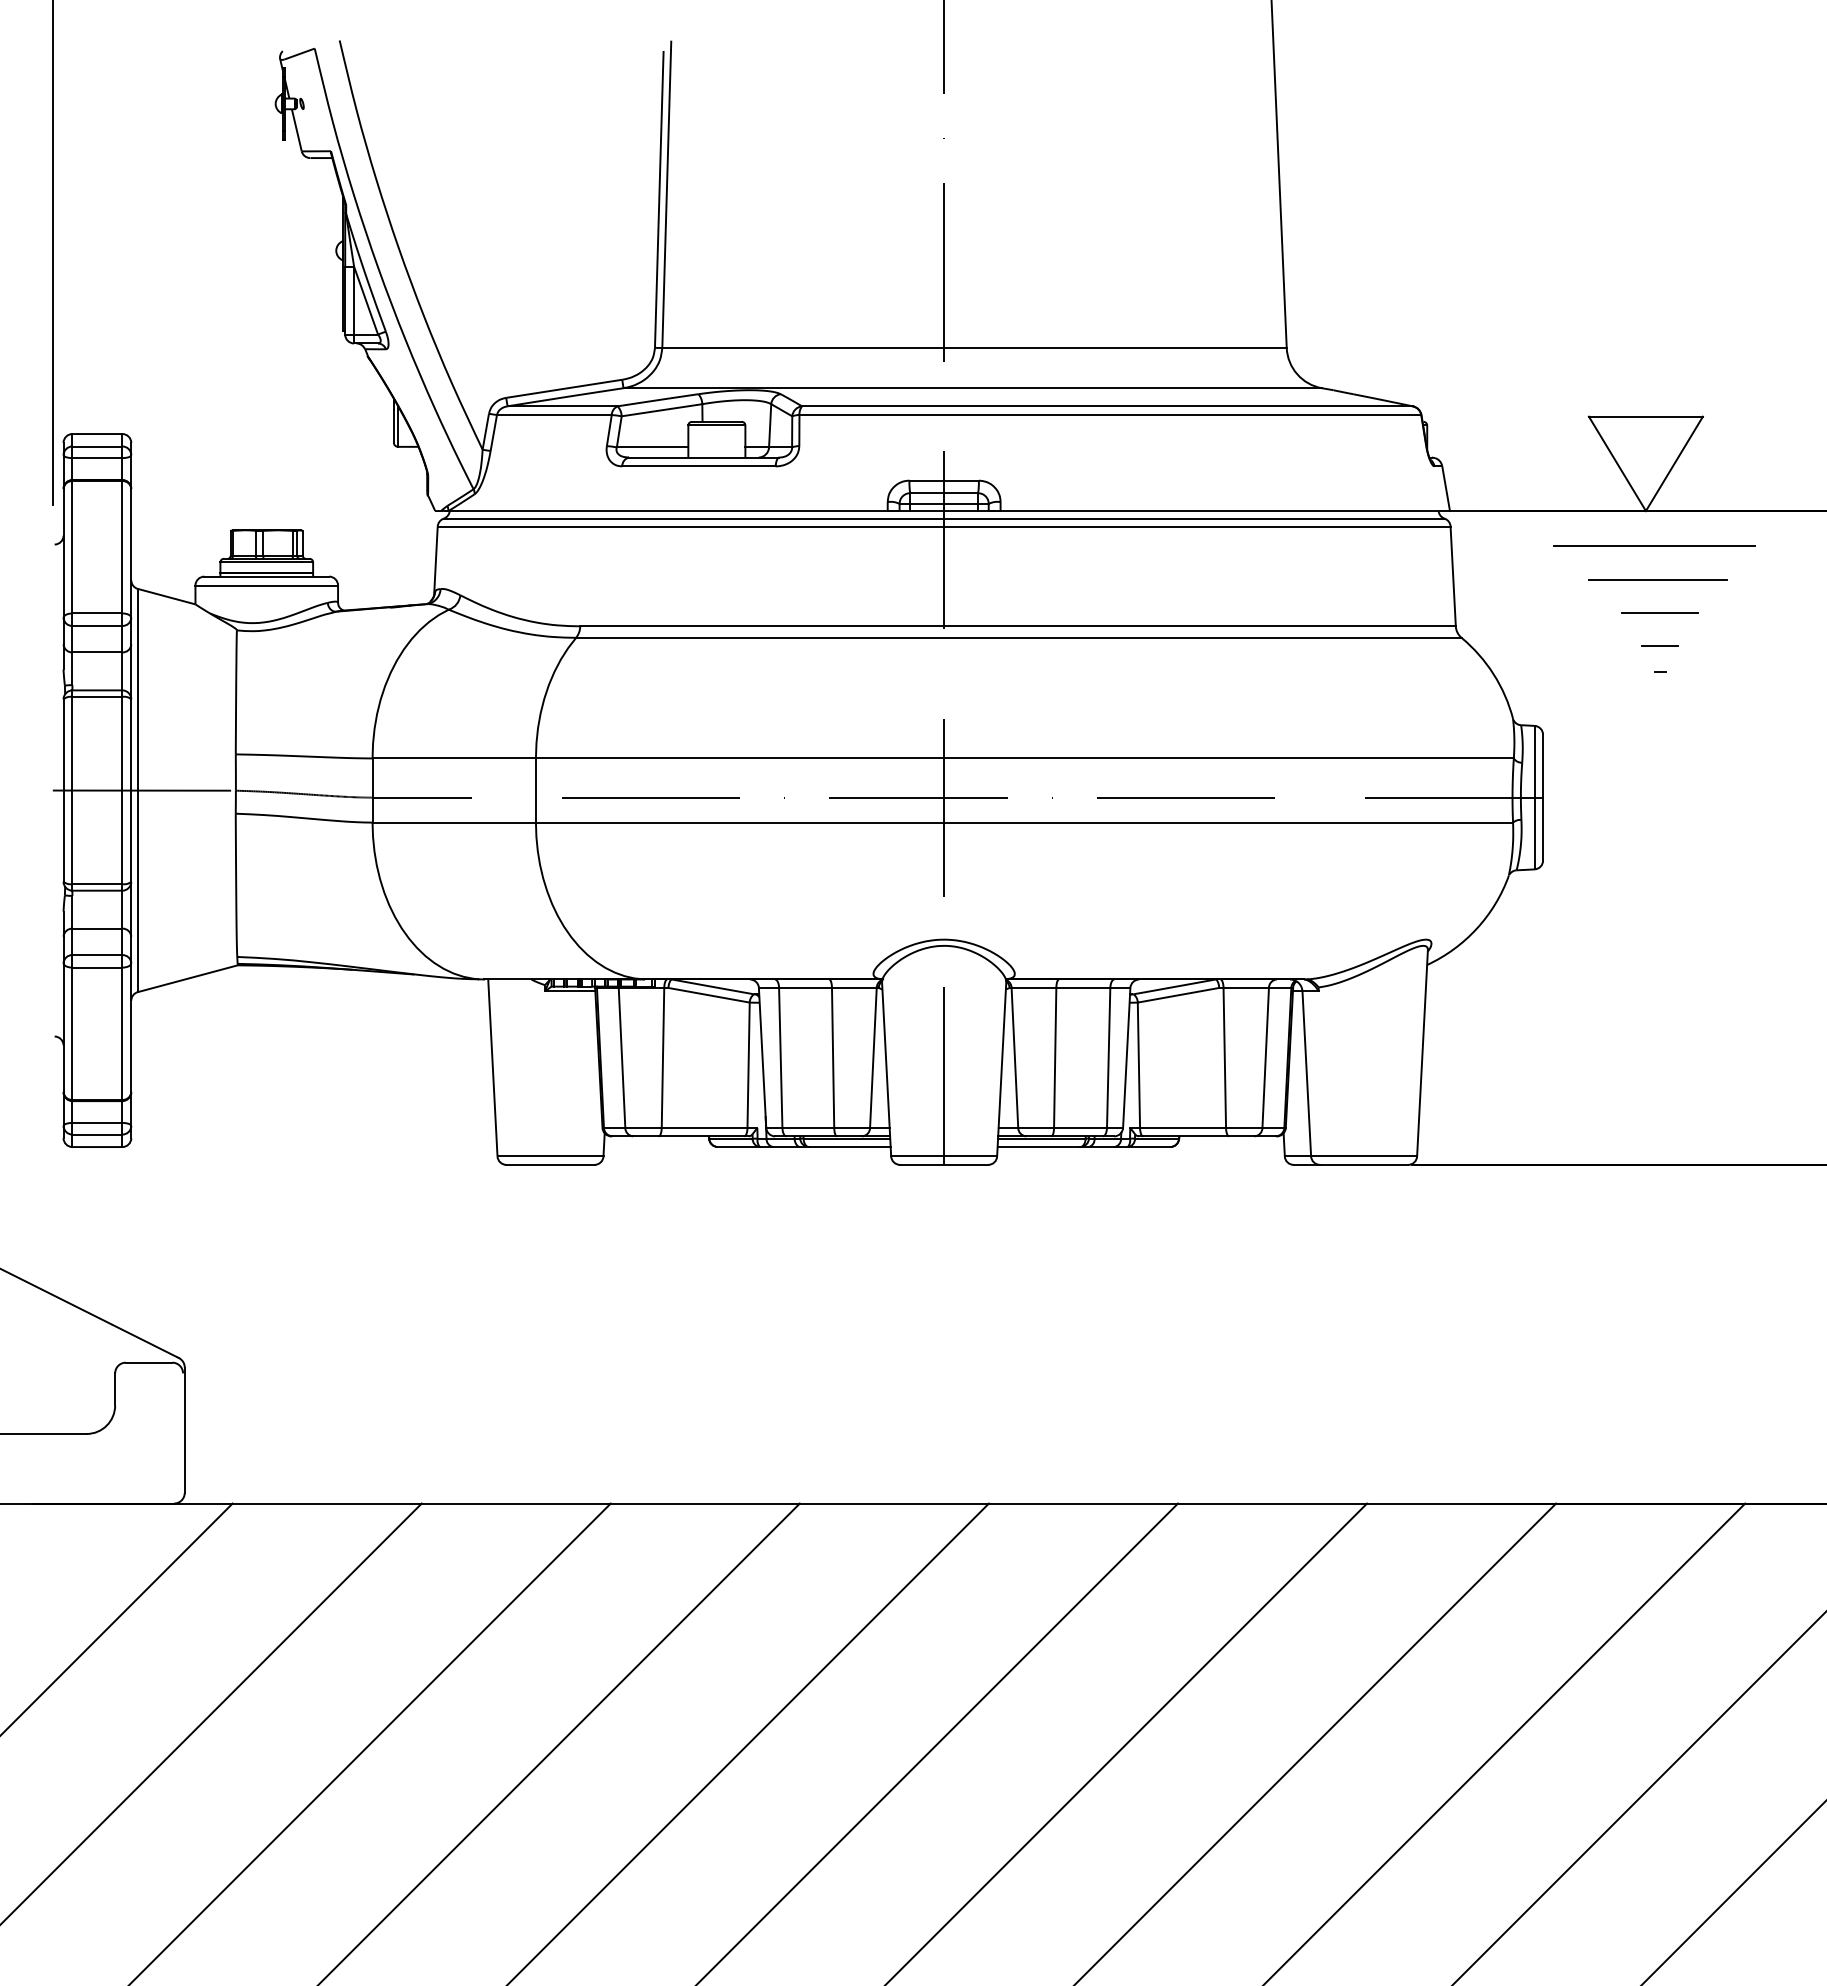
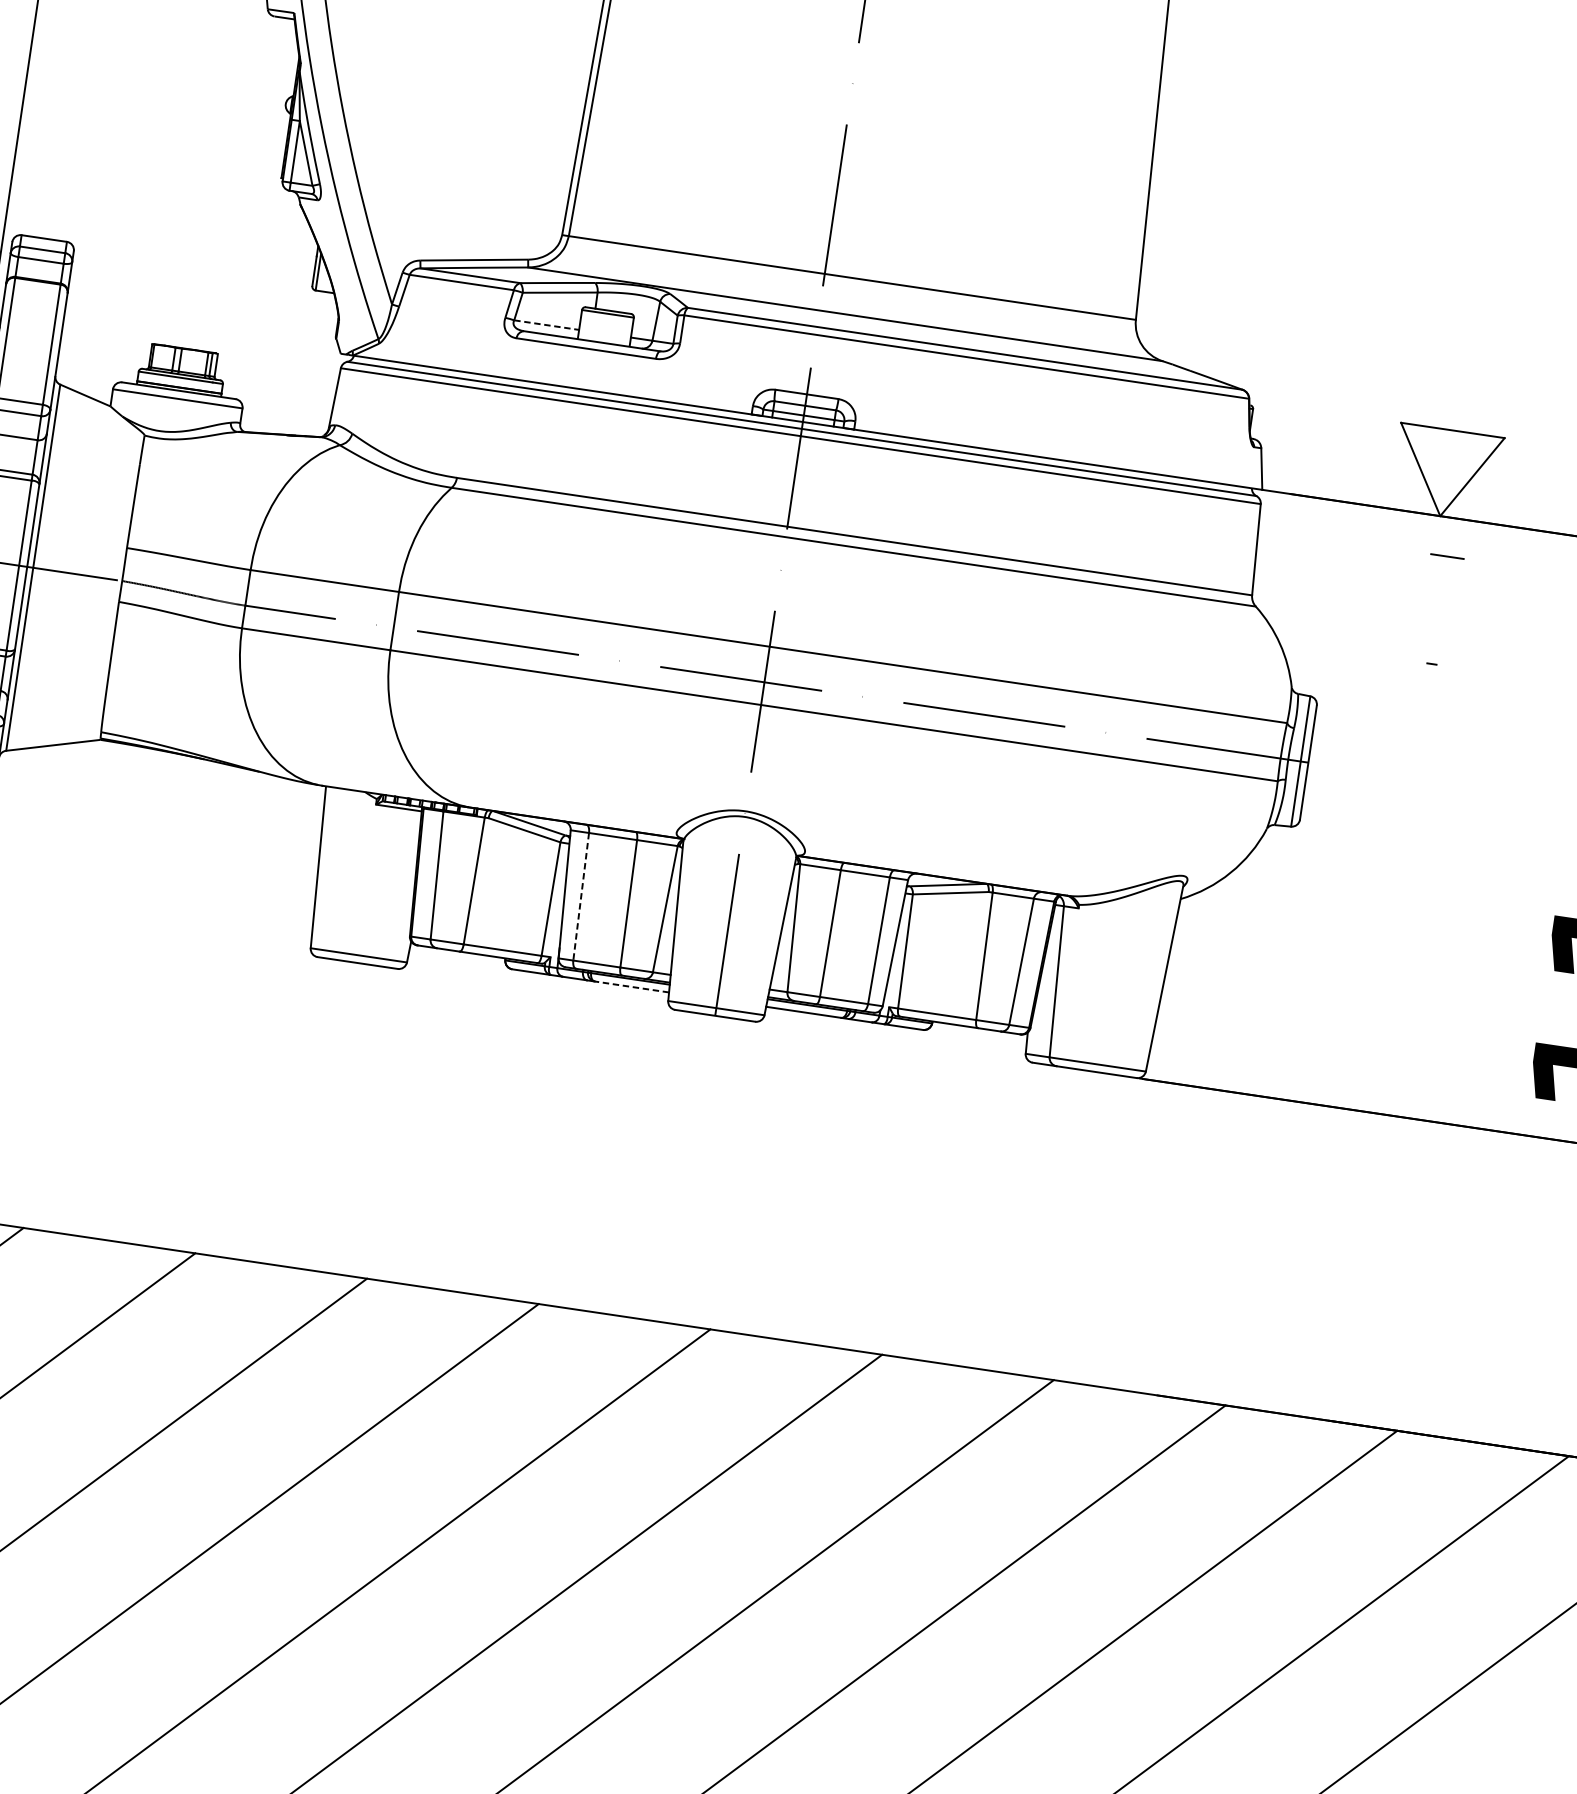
line: (652, 447) -> (546, 325), solid -> dashed
line: (1654, 546) -> (1443, 549), removed
line: (1657, 579) -> (1441, 579), removed
line: (1659, 612) -> (1438, 610), removed
line: (1659, 645) -> (1447, 555), moved
line: (780, 1058) -> (580, 897), solid -> dashed
line: (849, 1147) -> (631, 987), solid -> dashed

